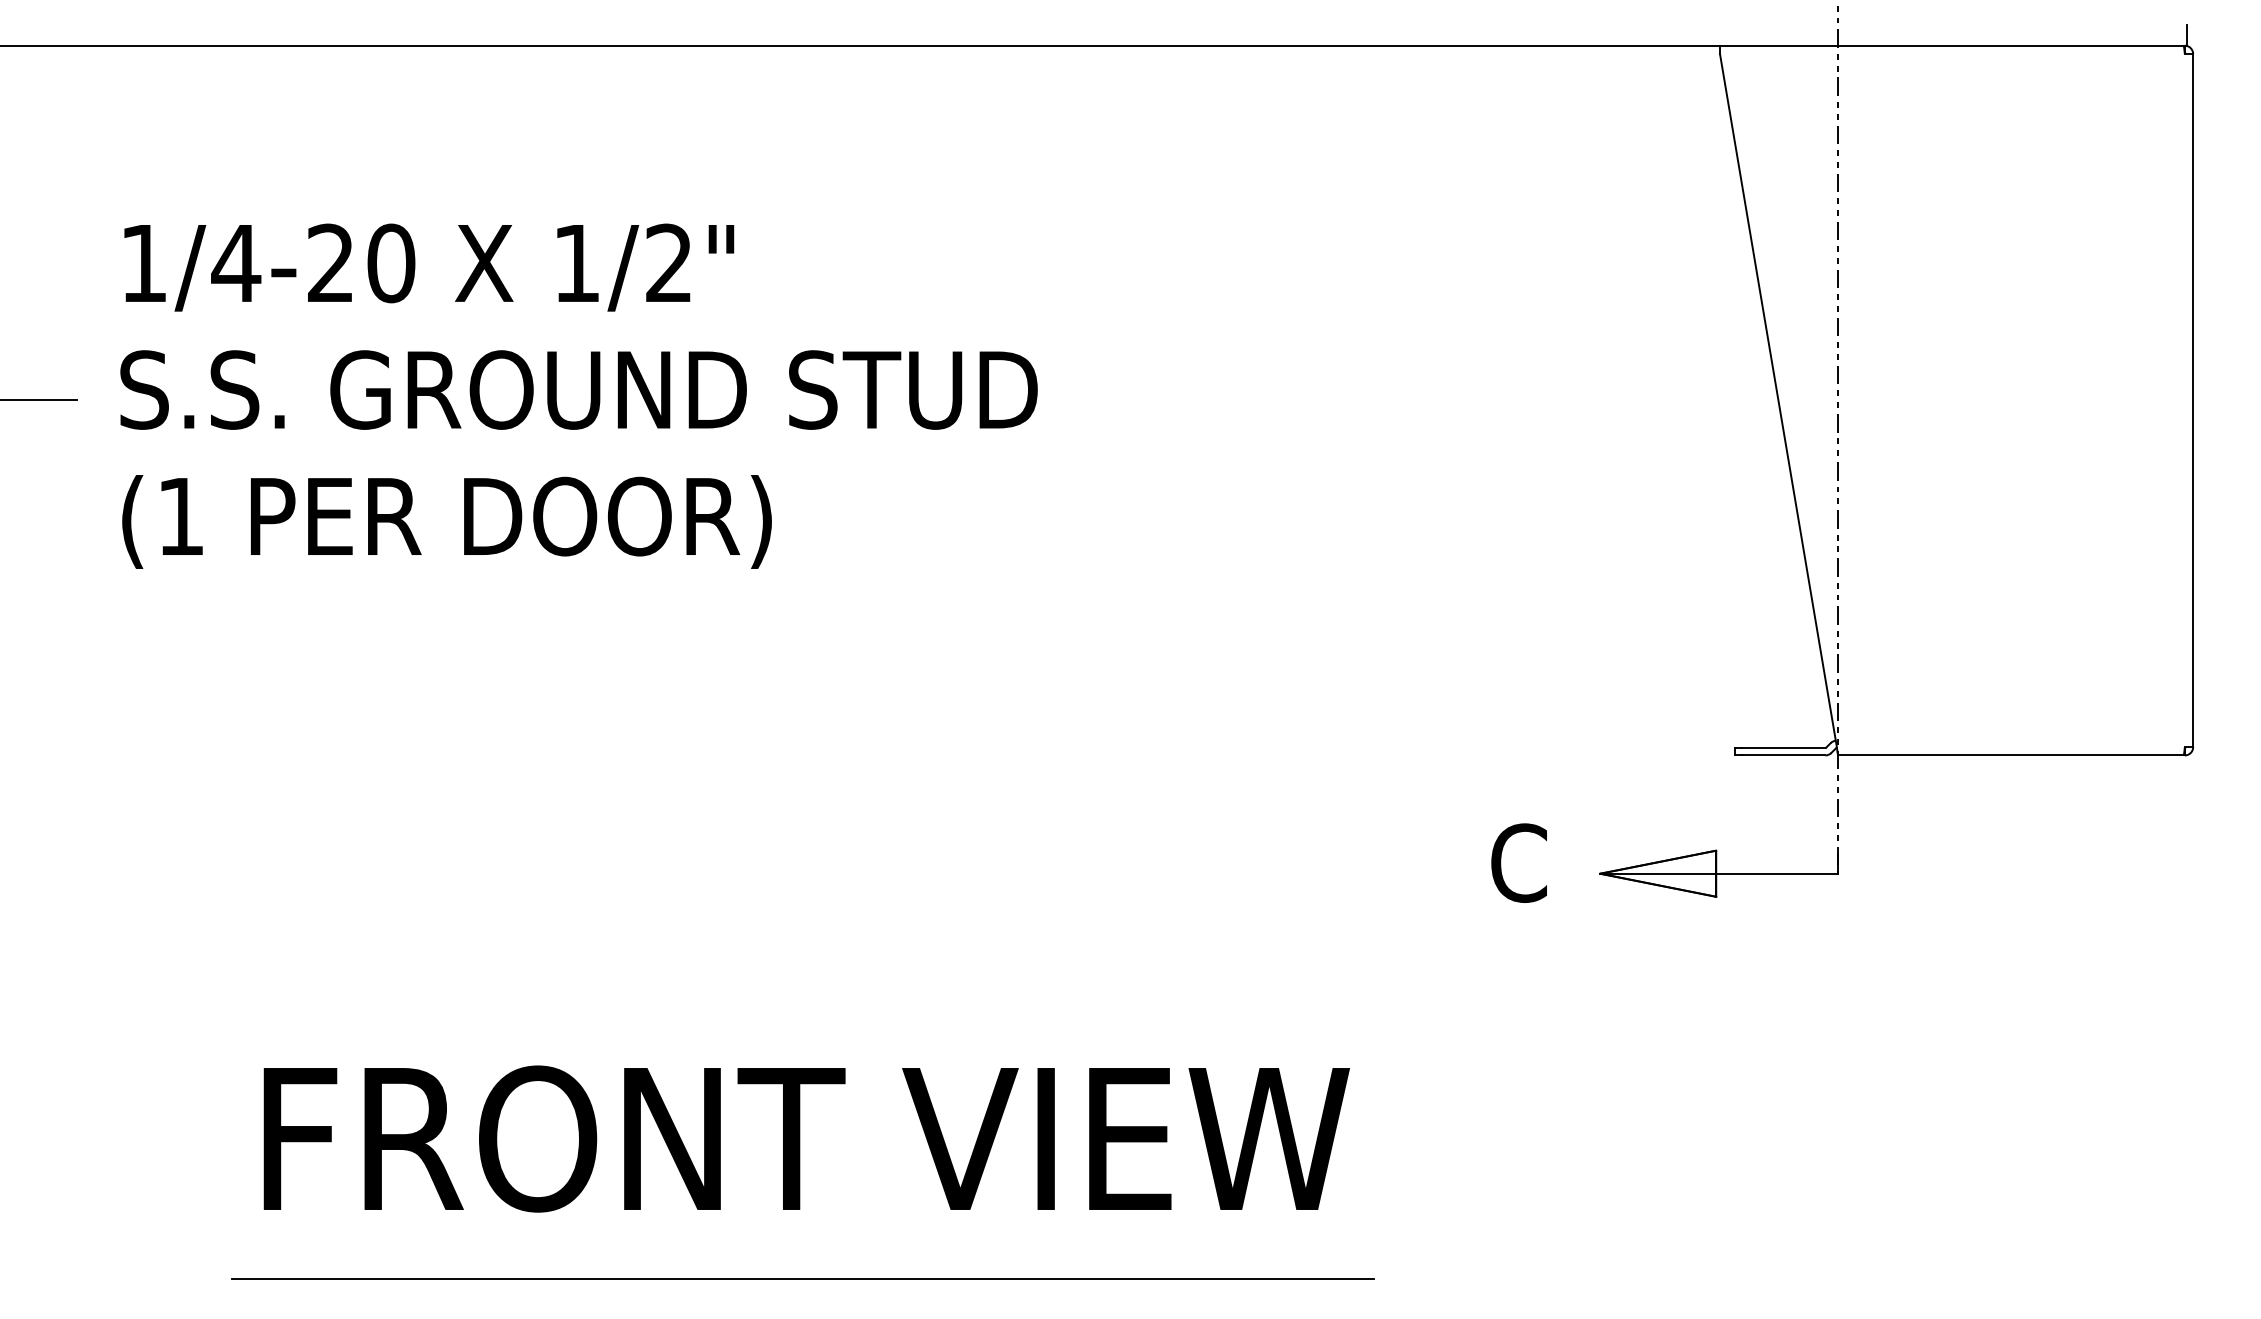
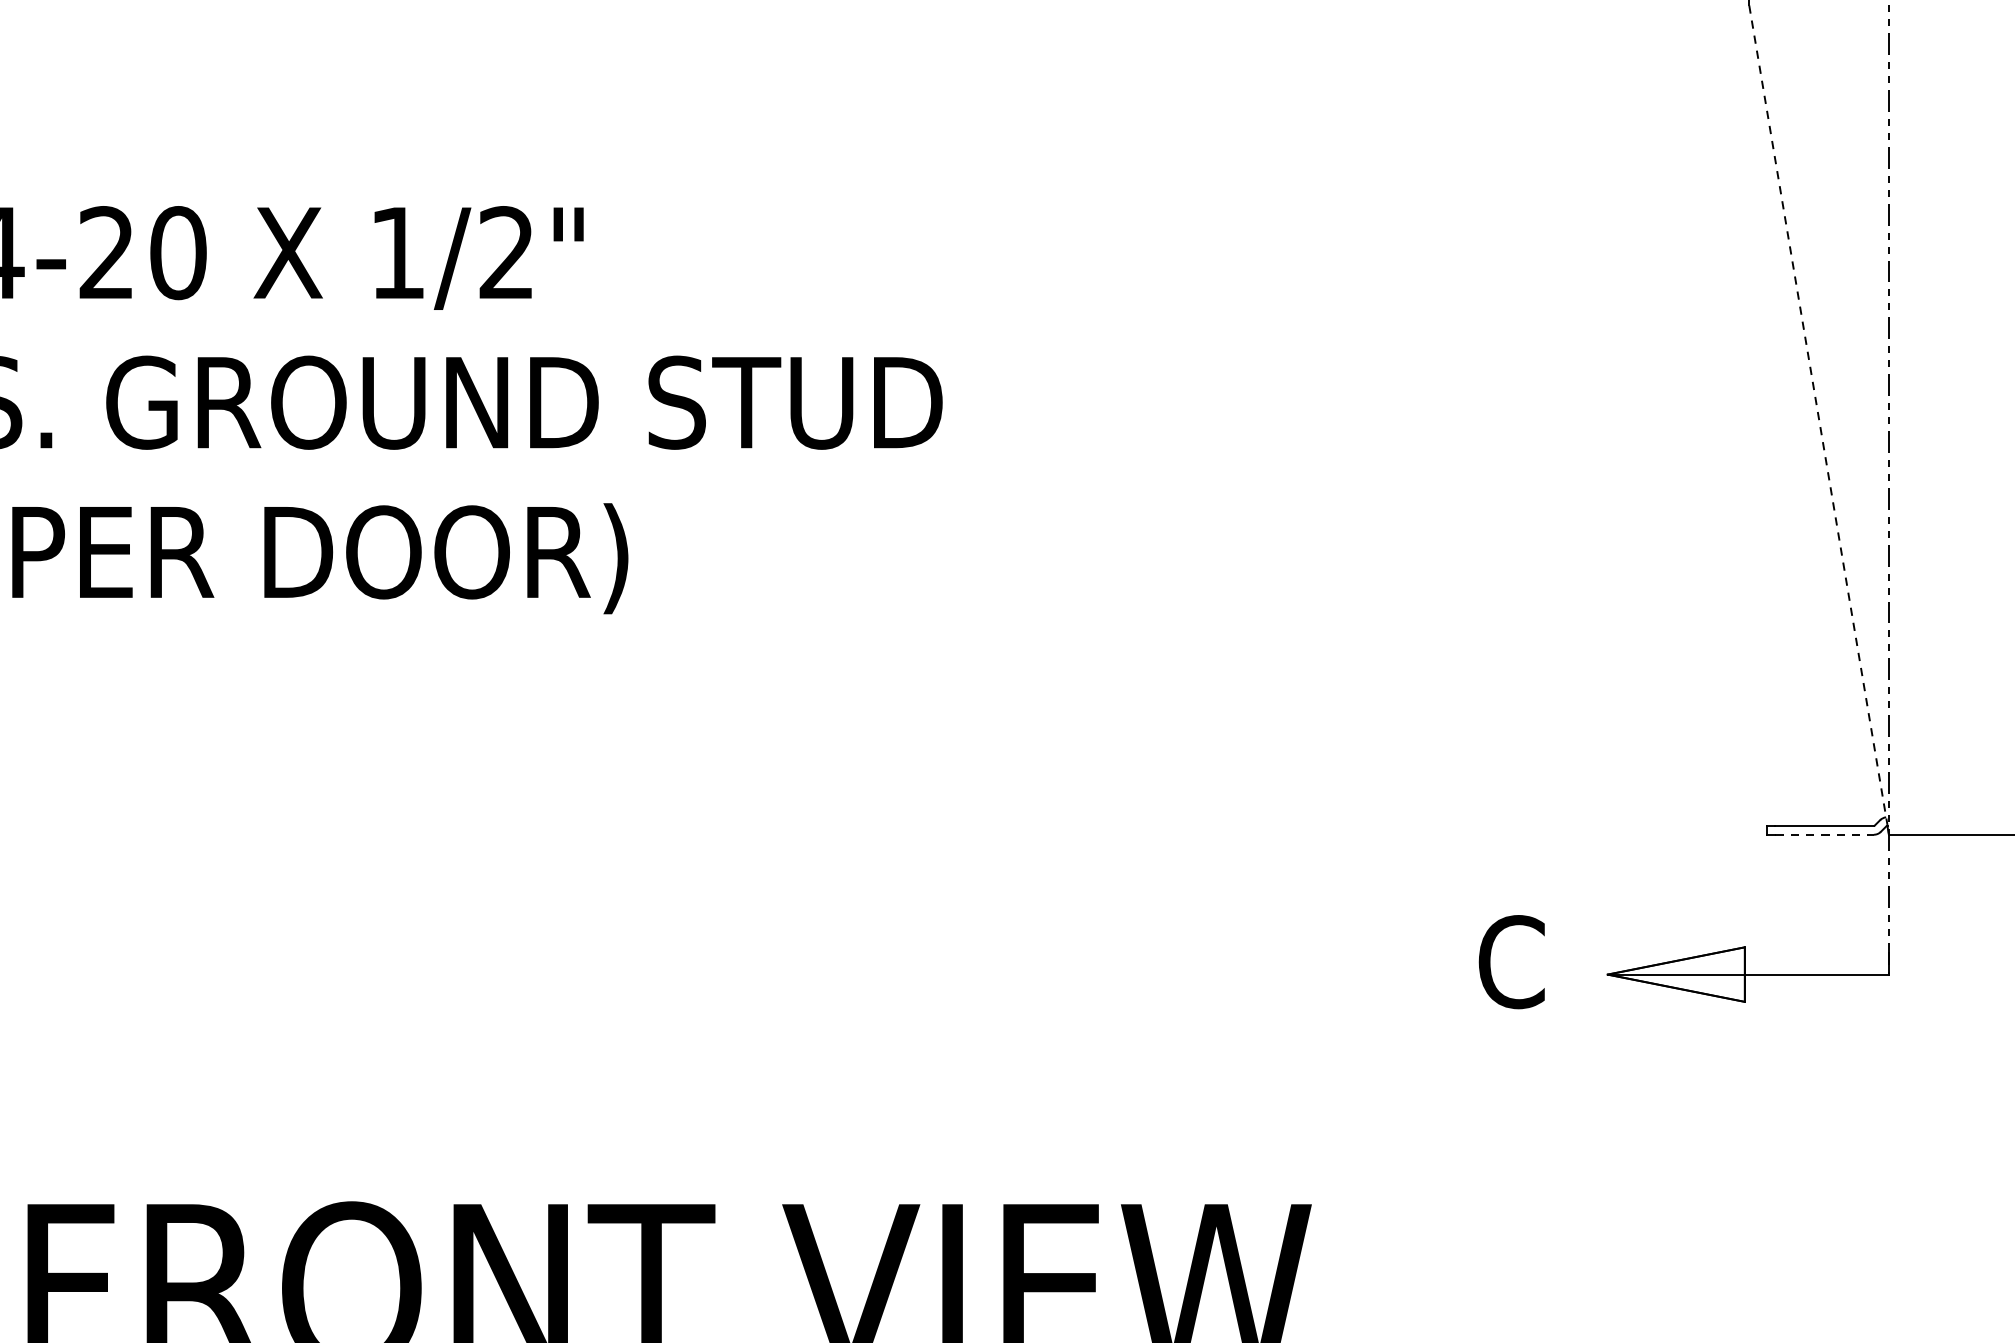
line: (1778, 401) -> (1818, 416), solid -> dashed
line: (1783, 755) -> (1824, 834), solid -> dashed

